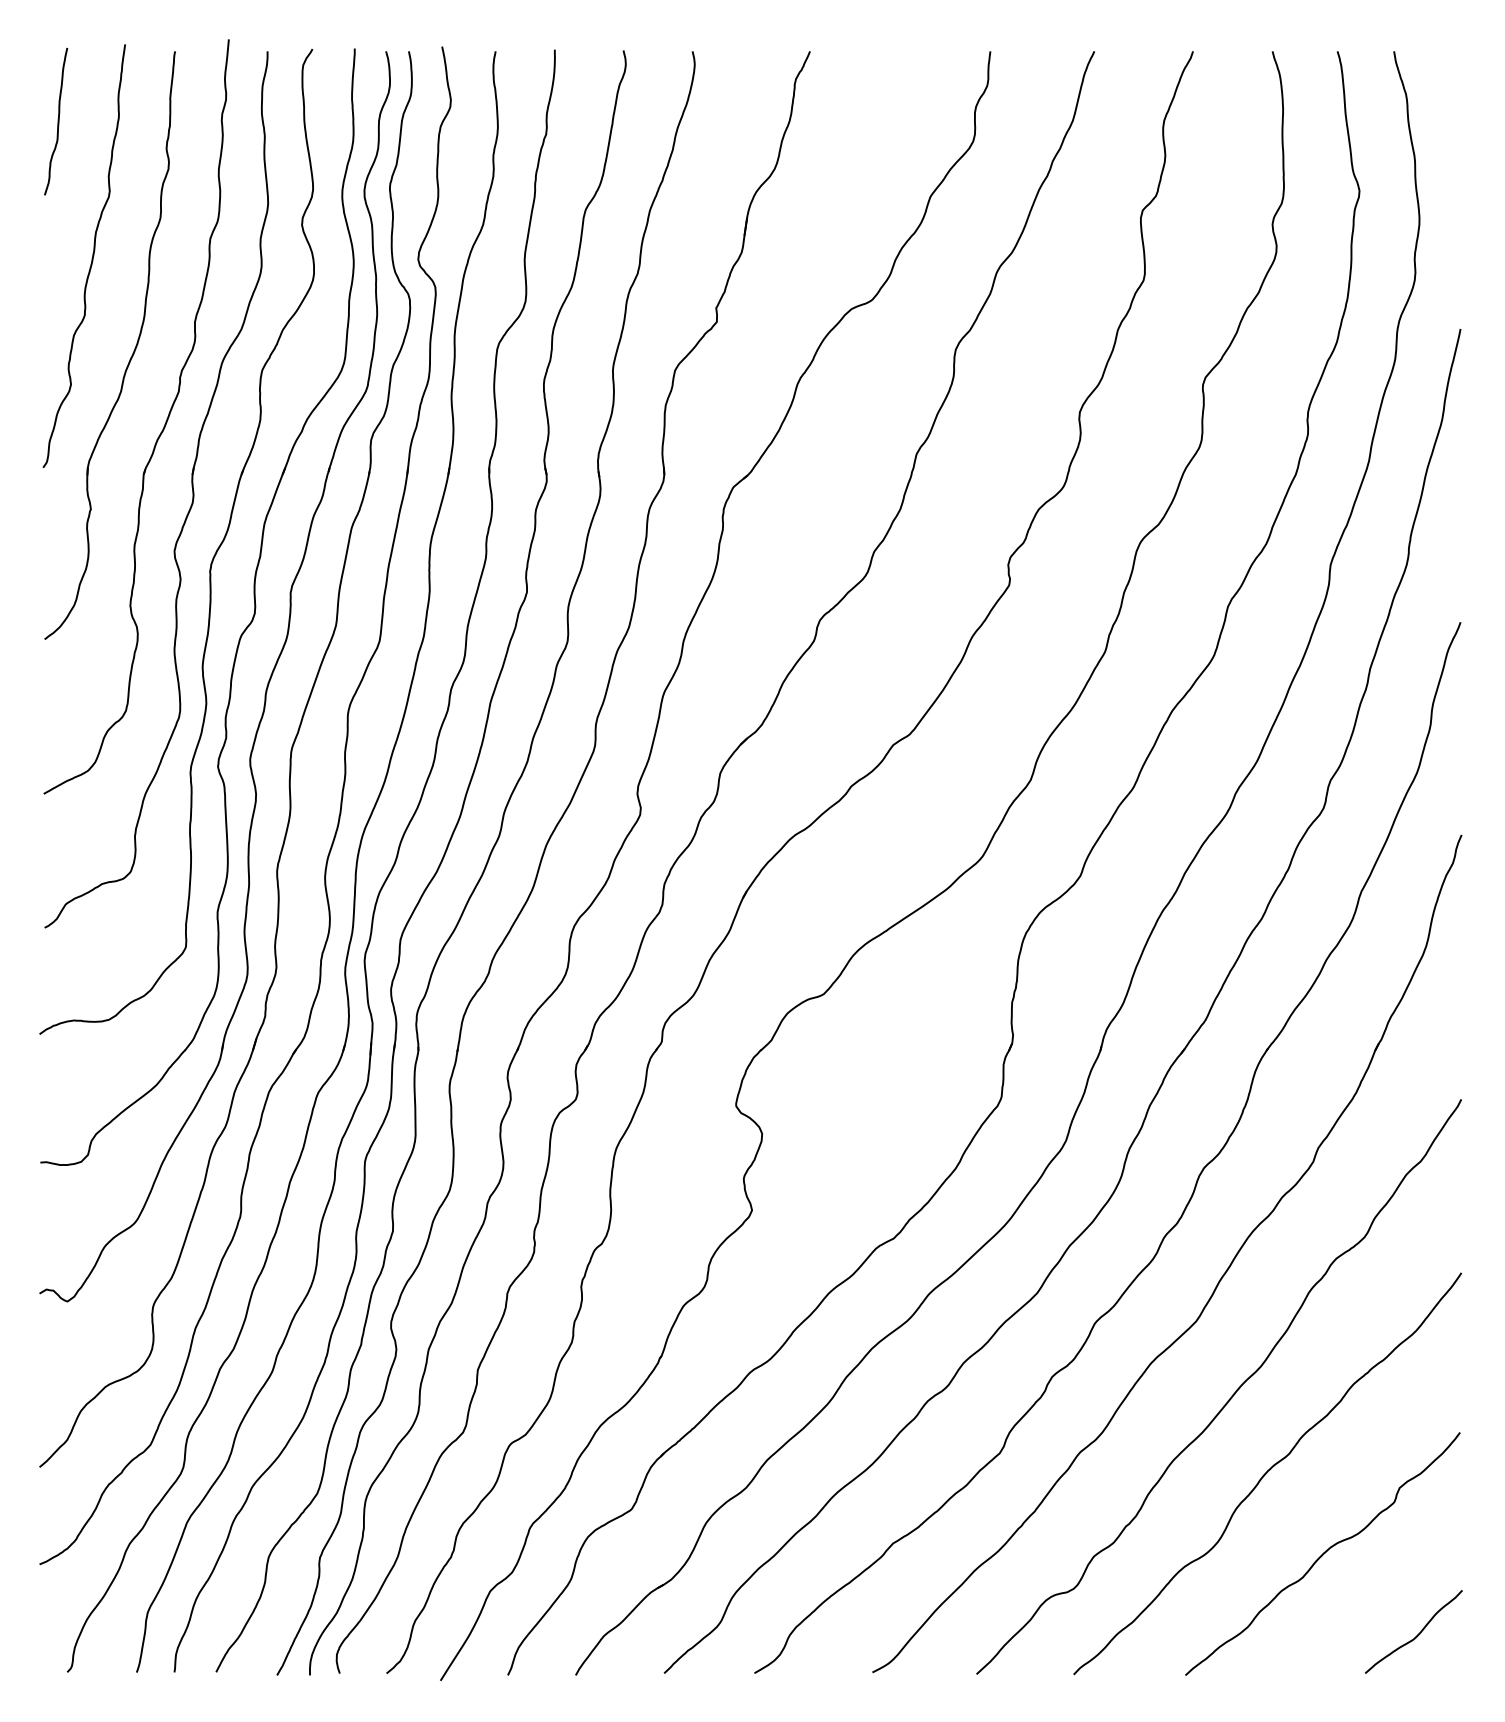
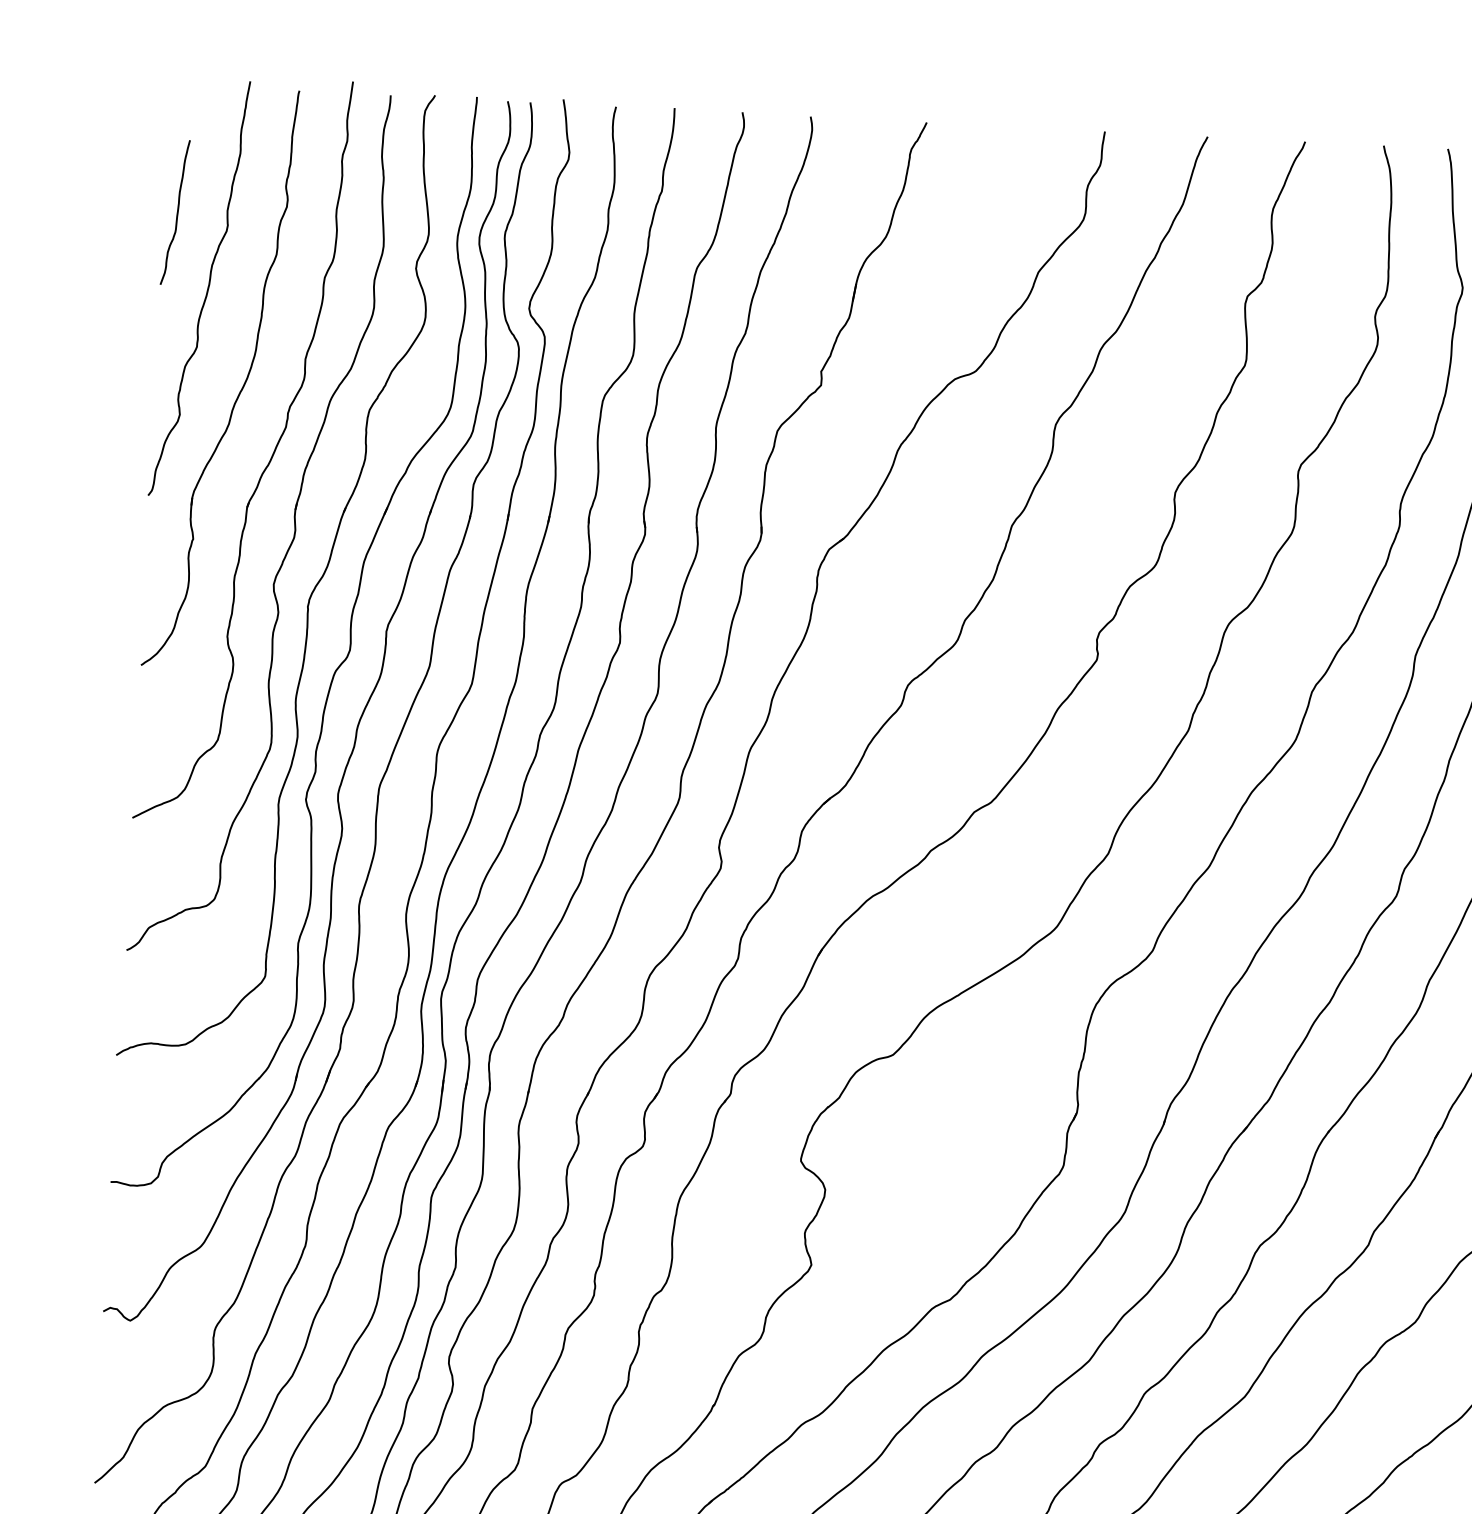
curve: (57, 121) -> (176, 212), moved

